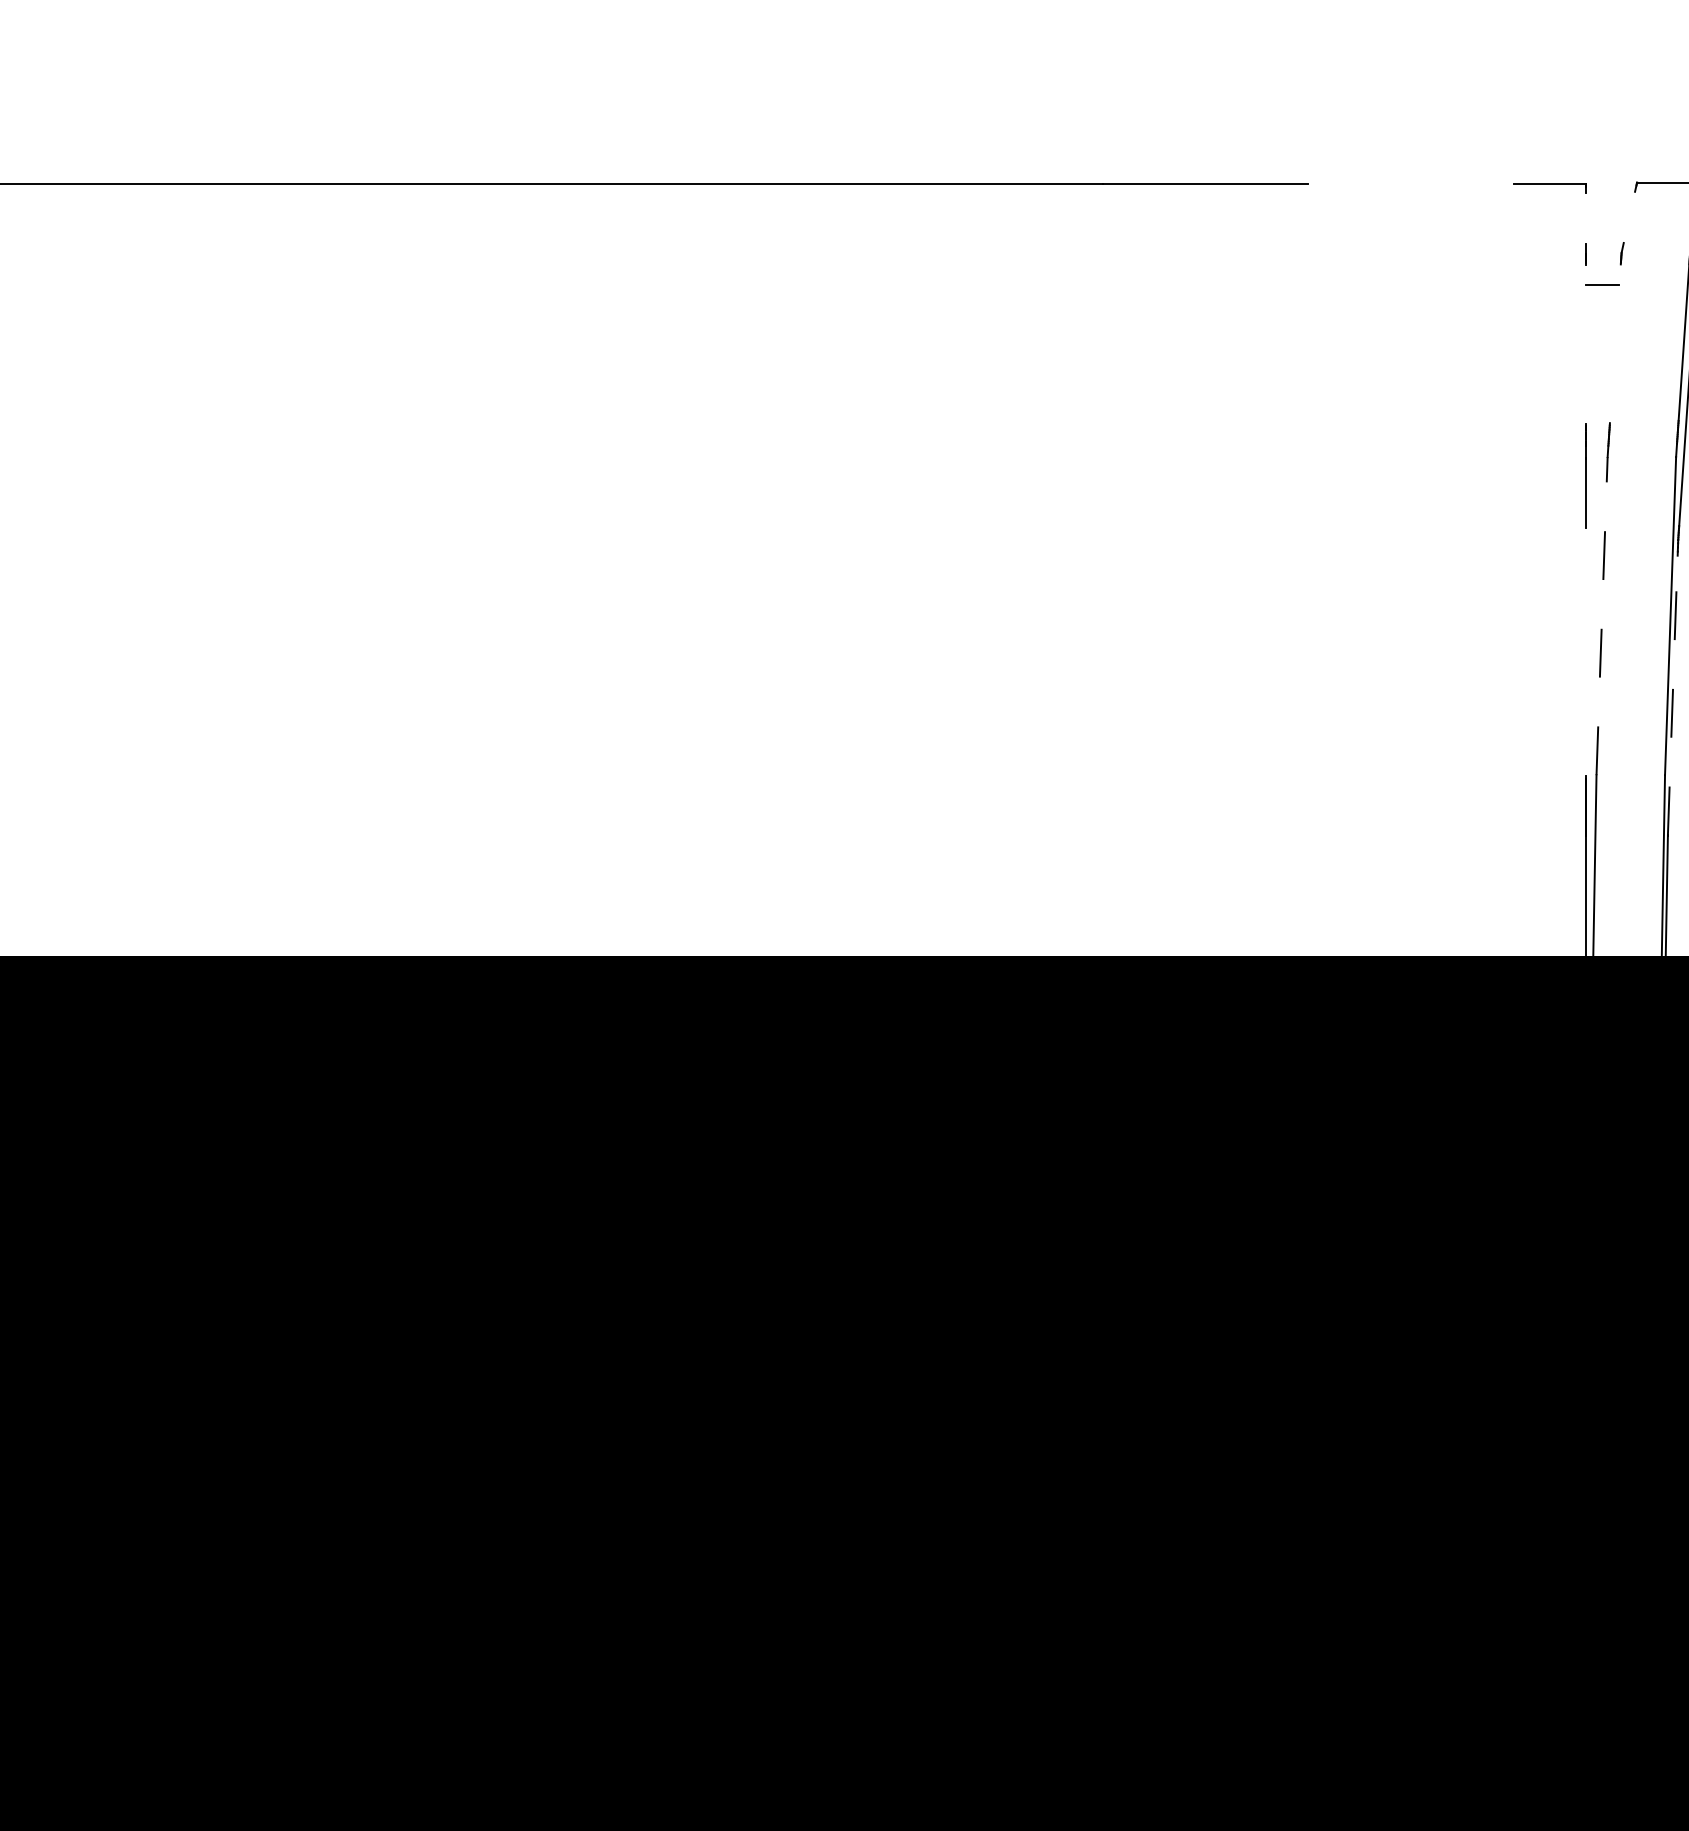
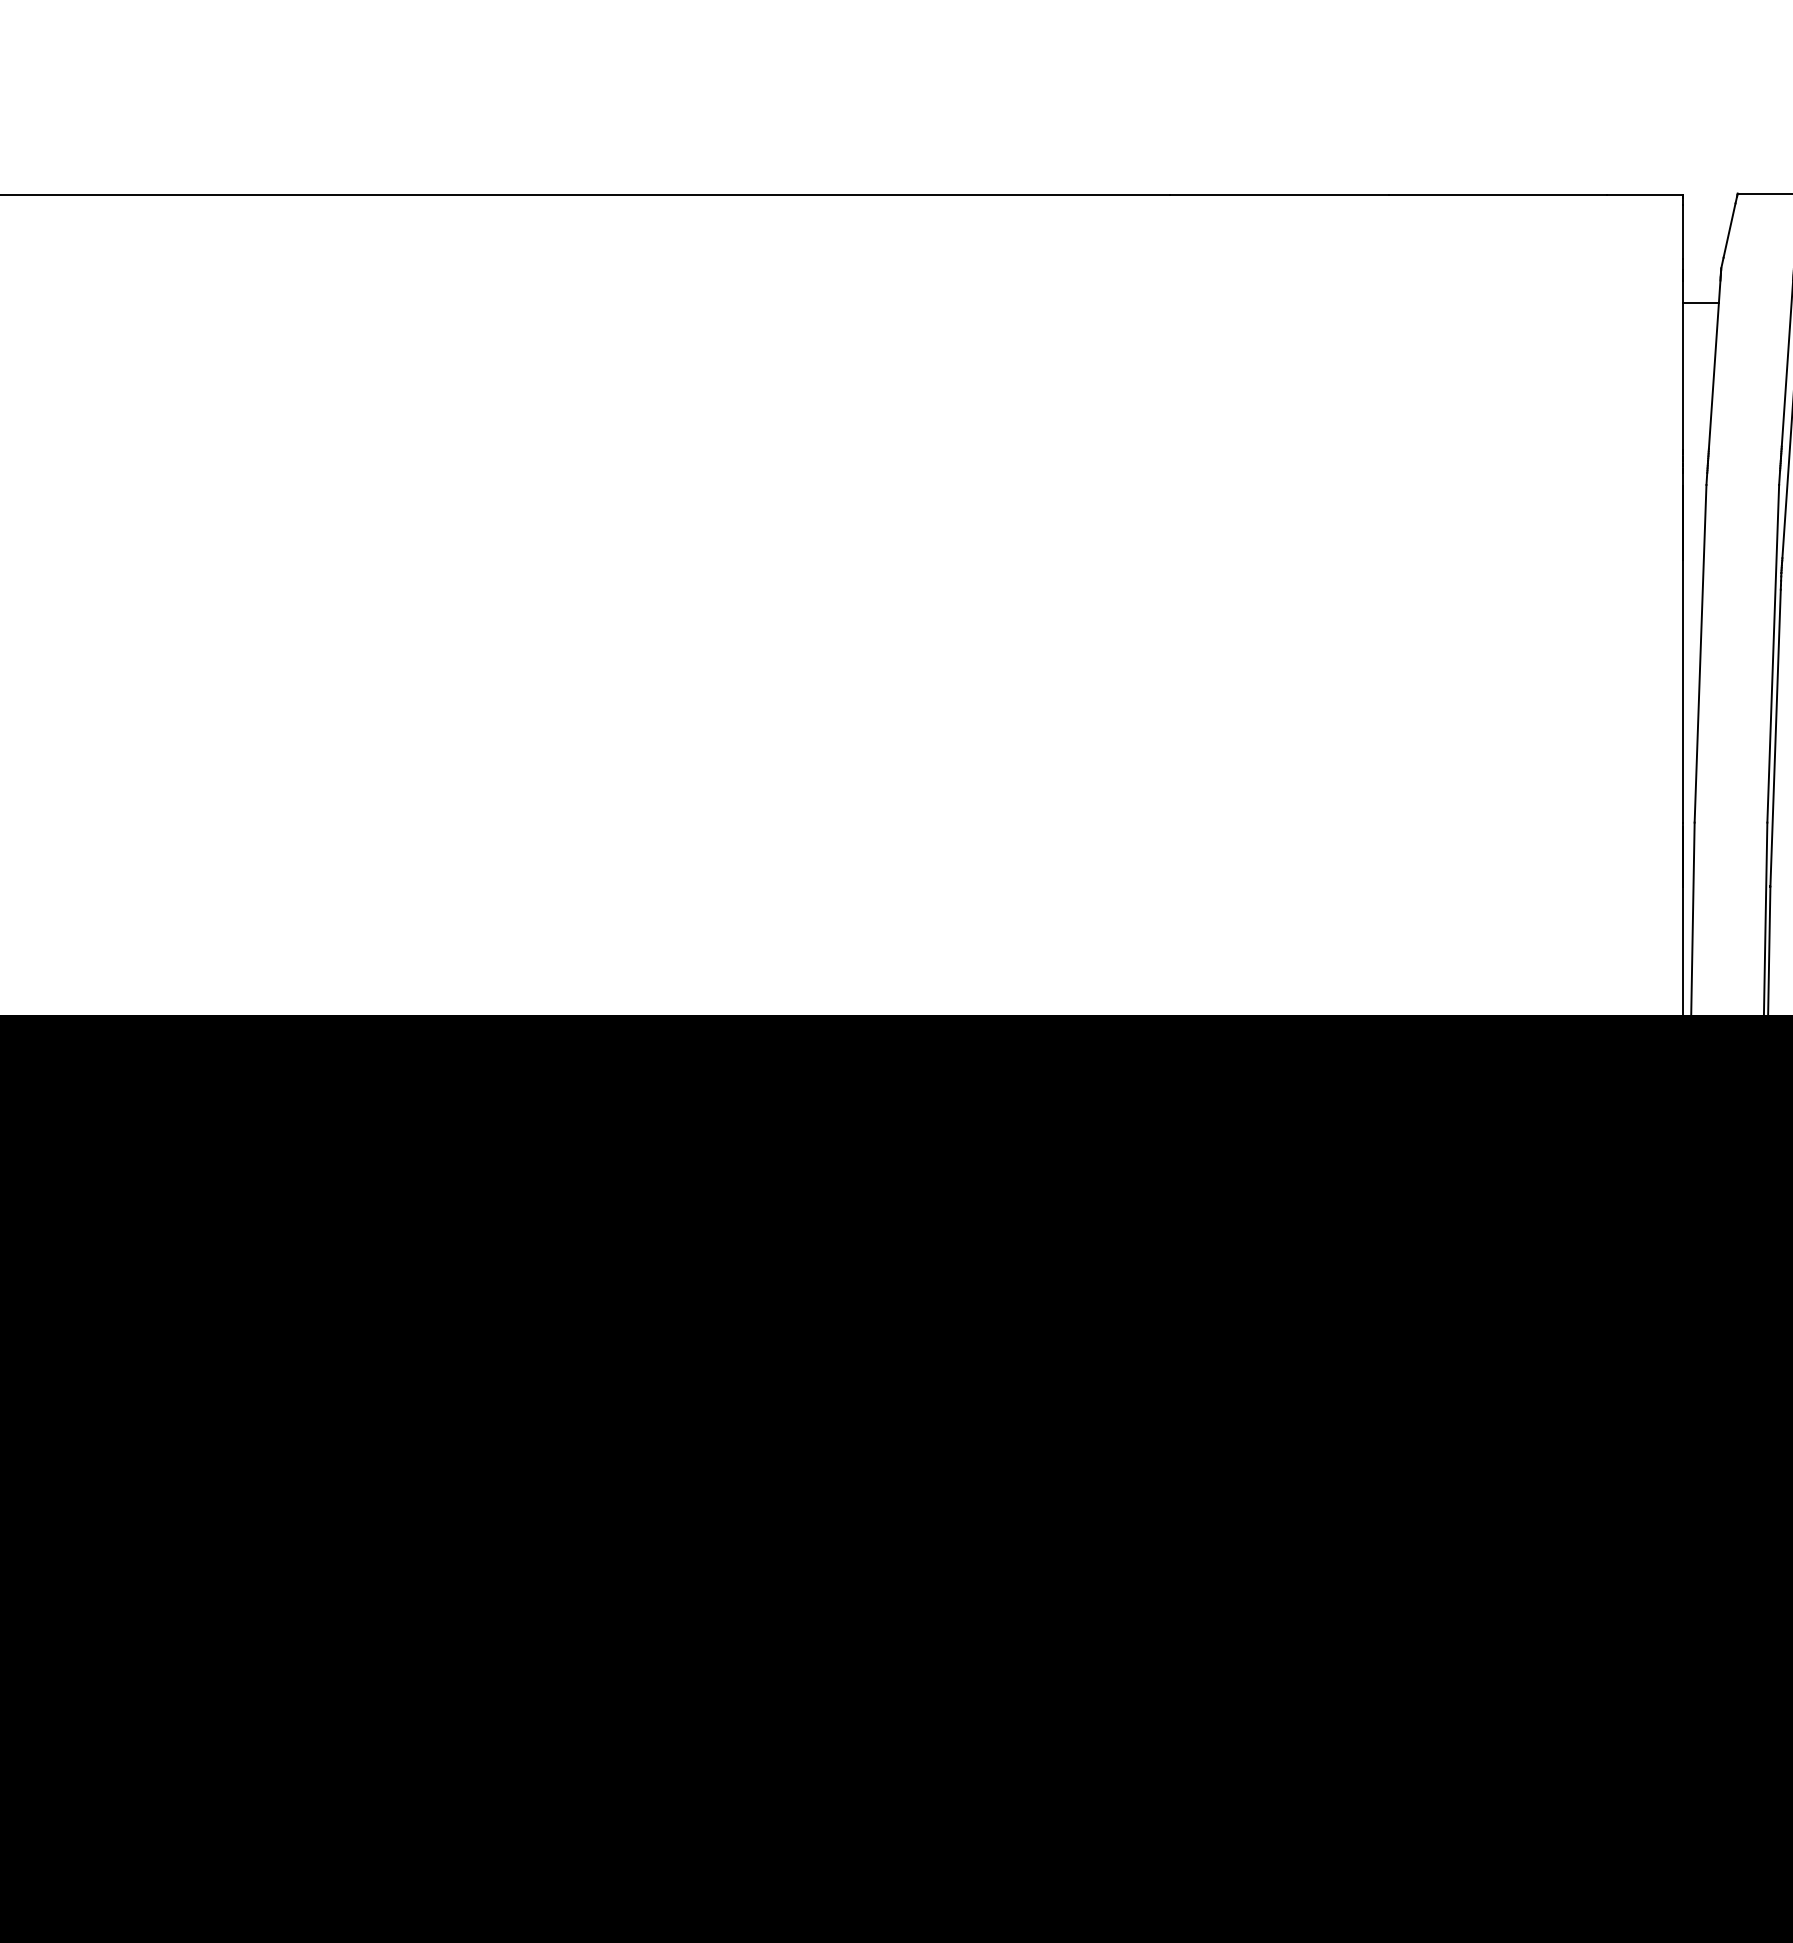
line: (1410, 184) -> (1497, 195), added
line: (1629, 217) -> (1729, 230), added
line: (1586, 218) -> (1683, 231), added
line: (1586, 343) -> (1683, 364), added
line: (1615, 343) -> (1714, 364), added
line: (1602, 615) -> (1700, 653), dashed -> solid
line: (1586, 616) -> (1683, 654), added
line: (1672, 695) -> (1775, 737), dashed -> solid

